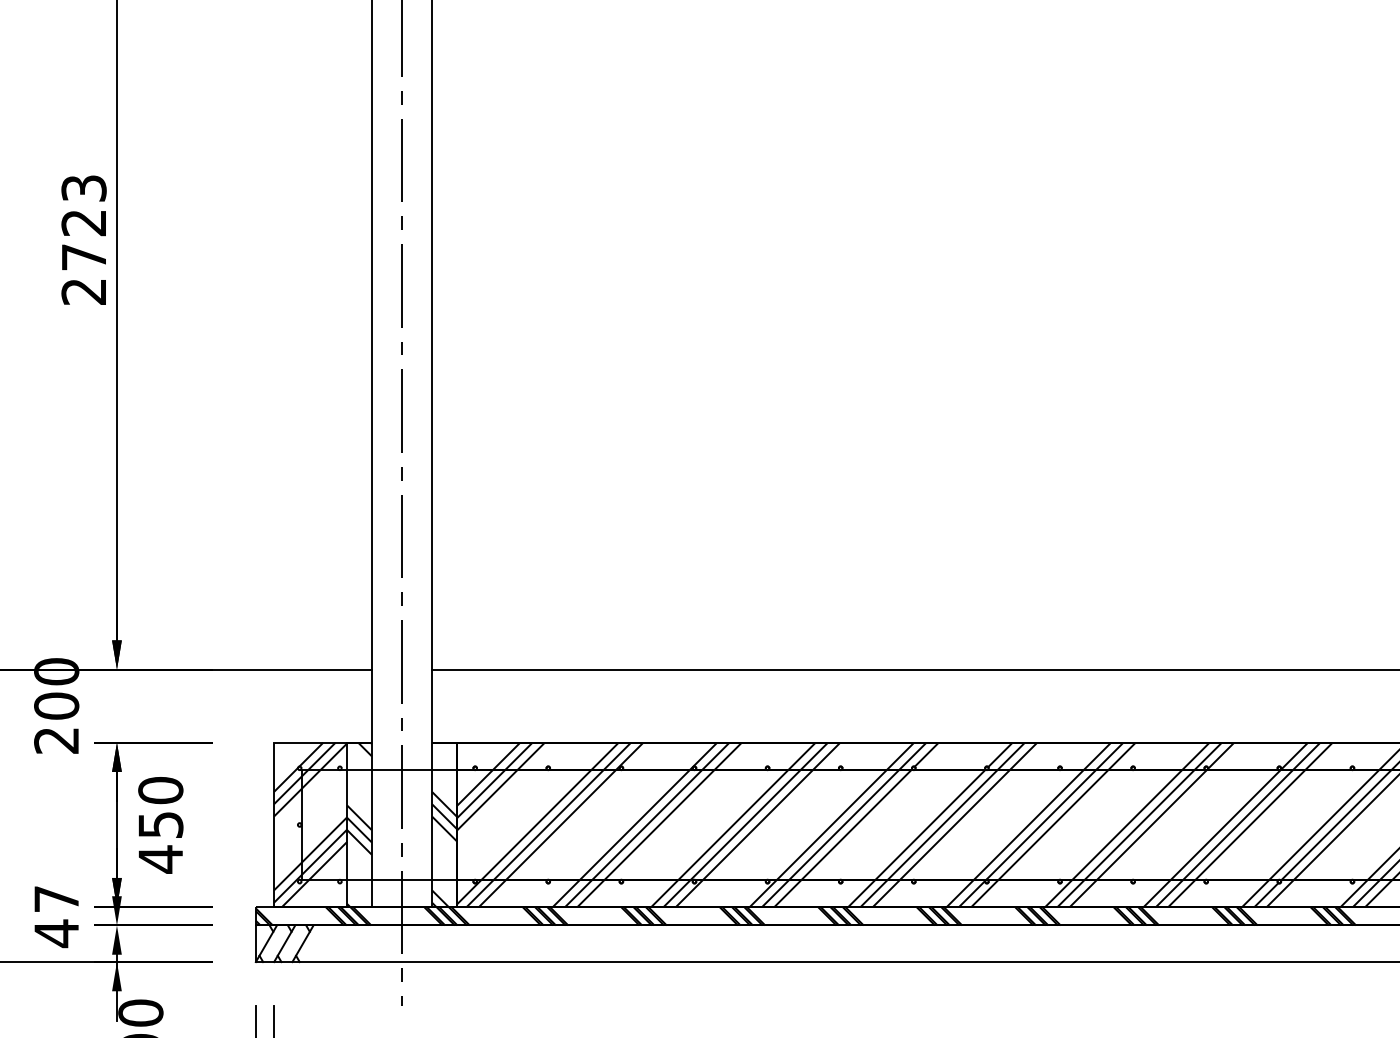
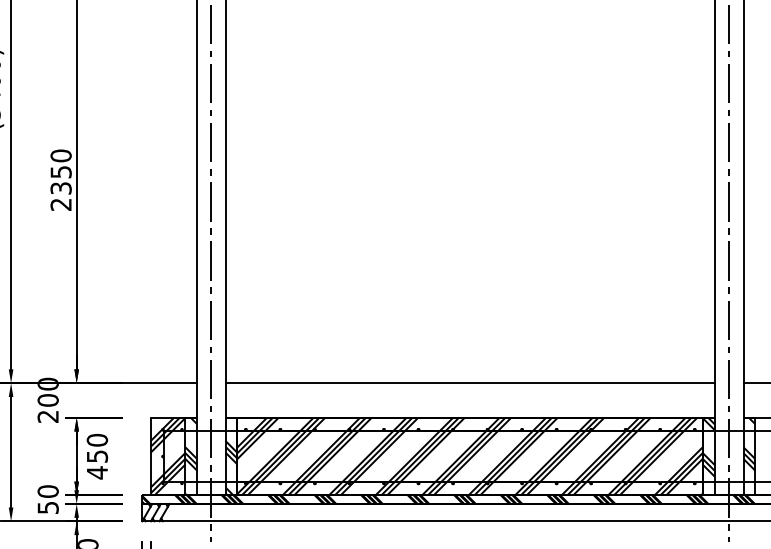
text: (82, 221) -> (60, 171), 2723 -> 2350
text: (55, 915) -> (47, 499), 47 -> 50

